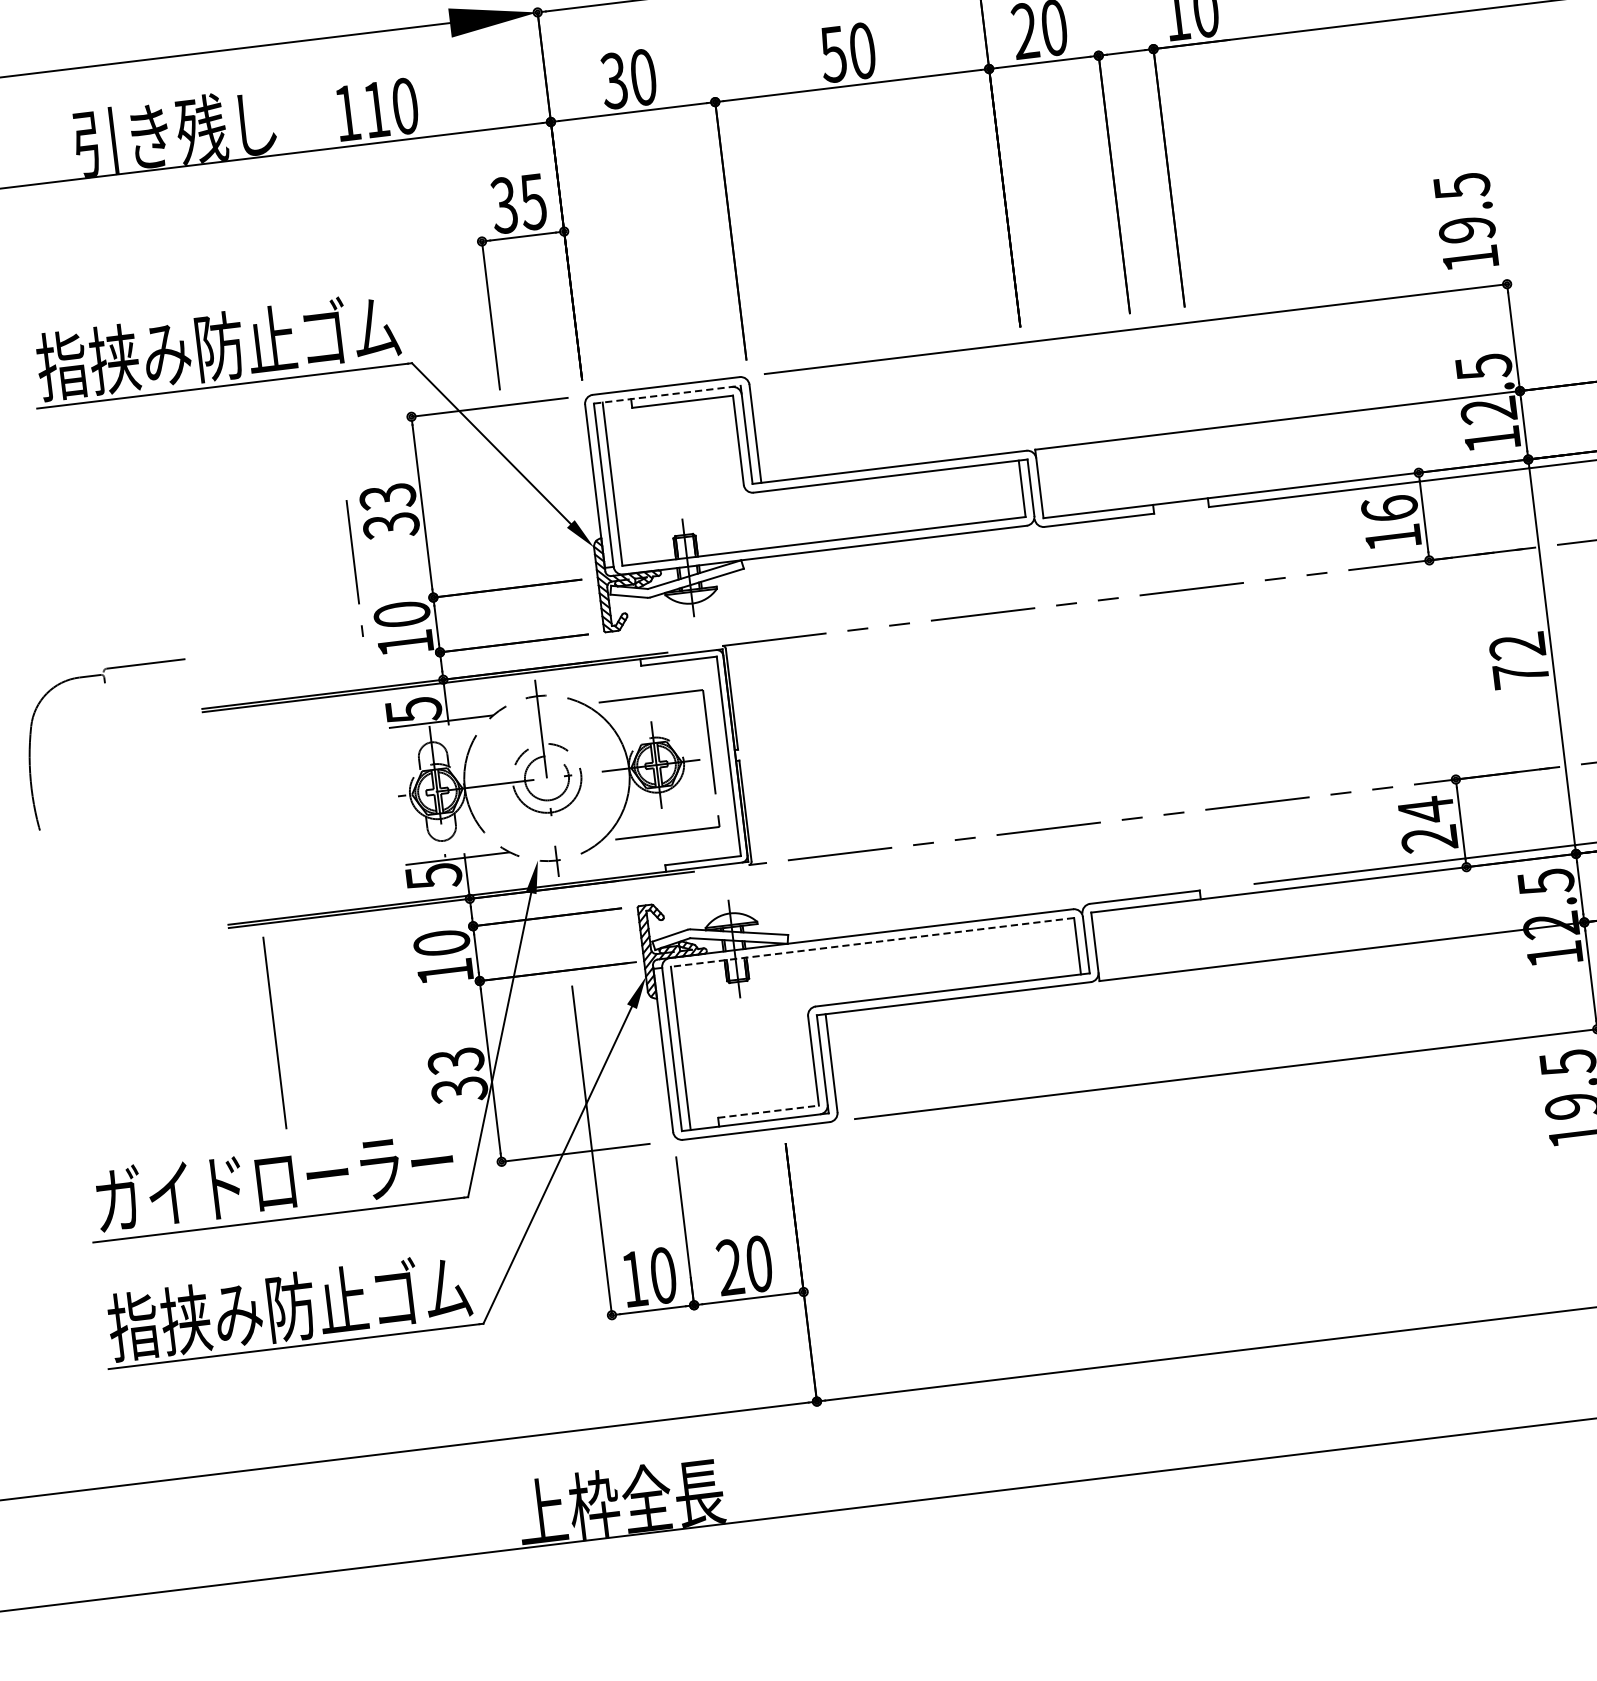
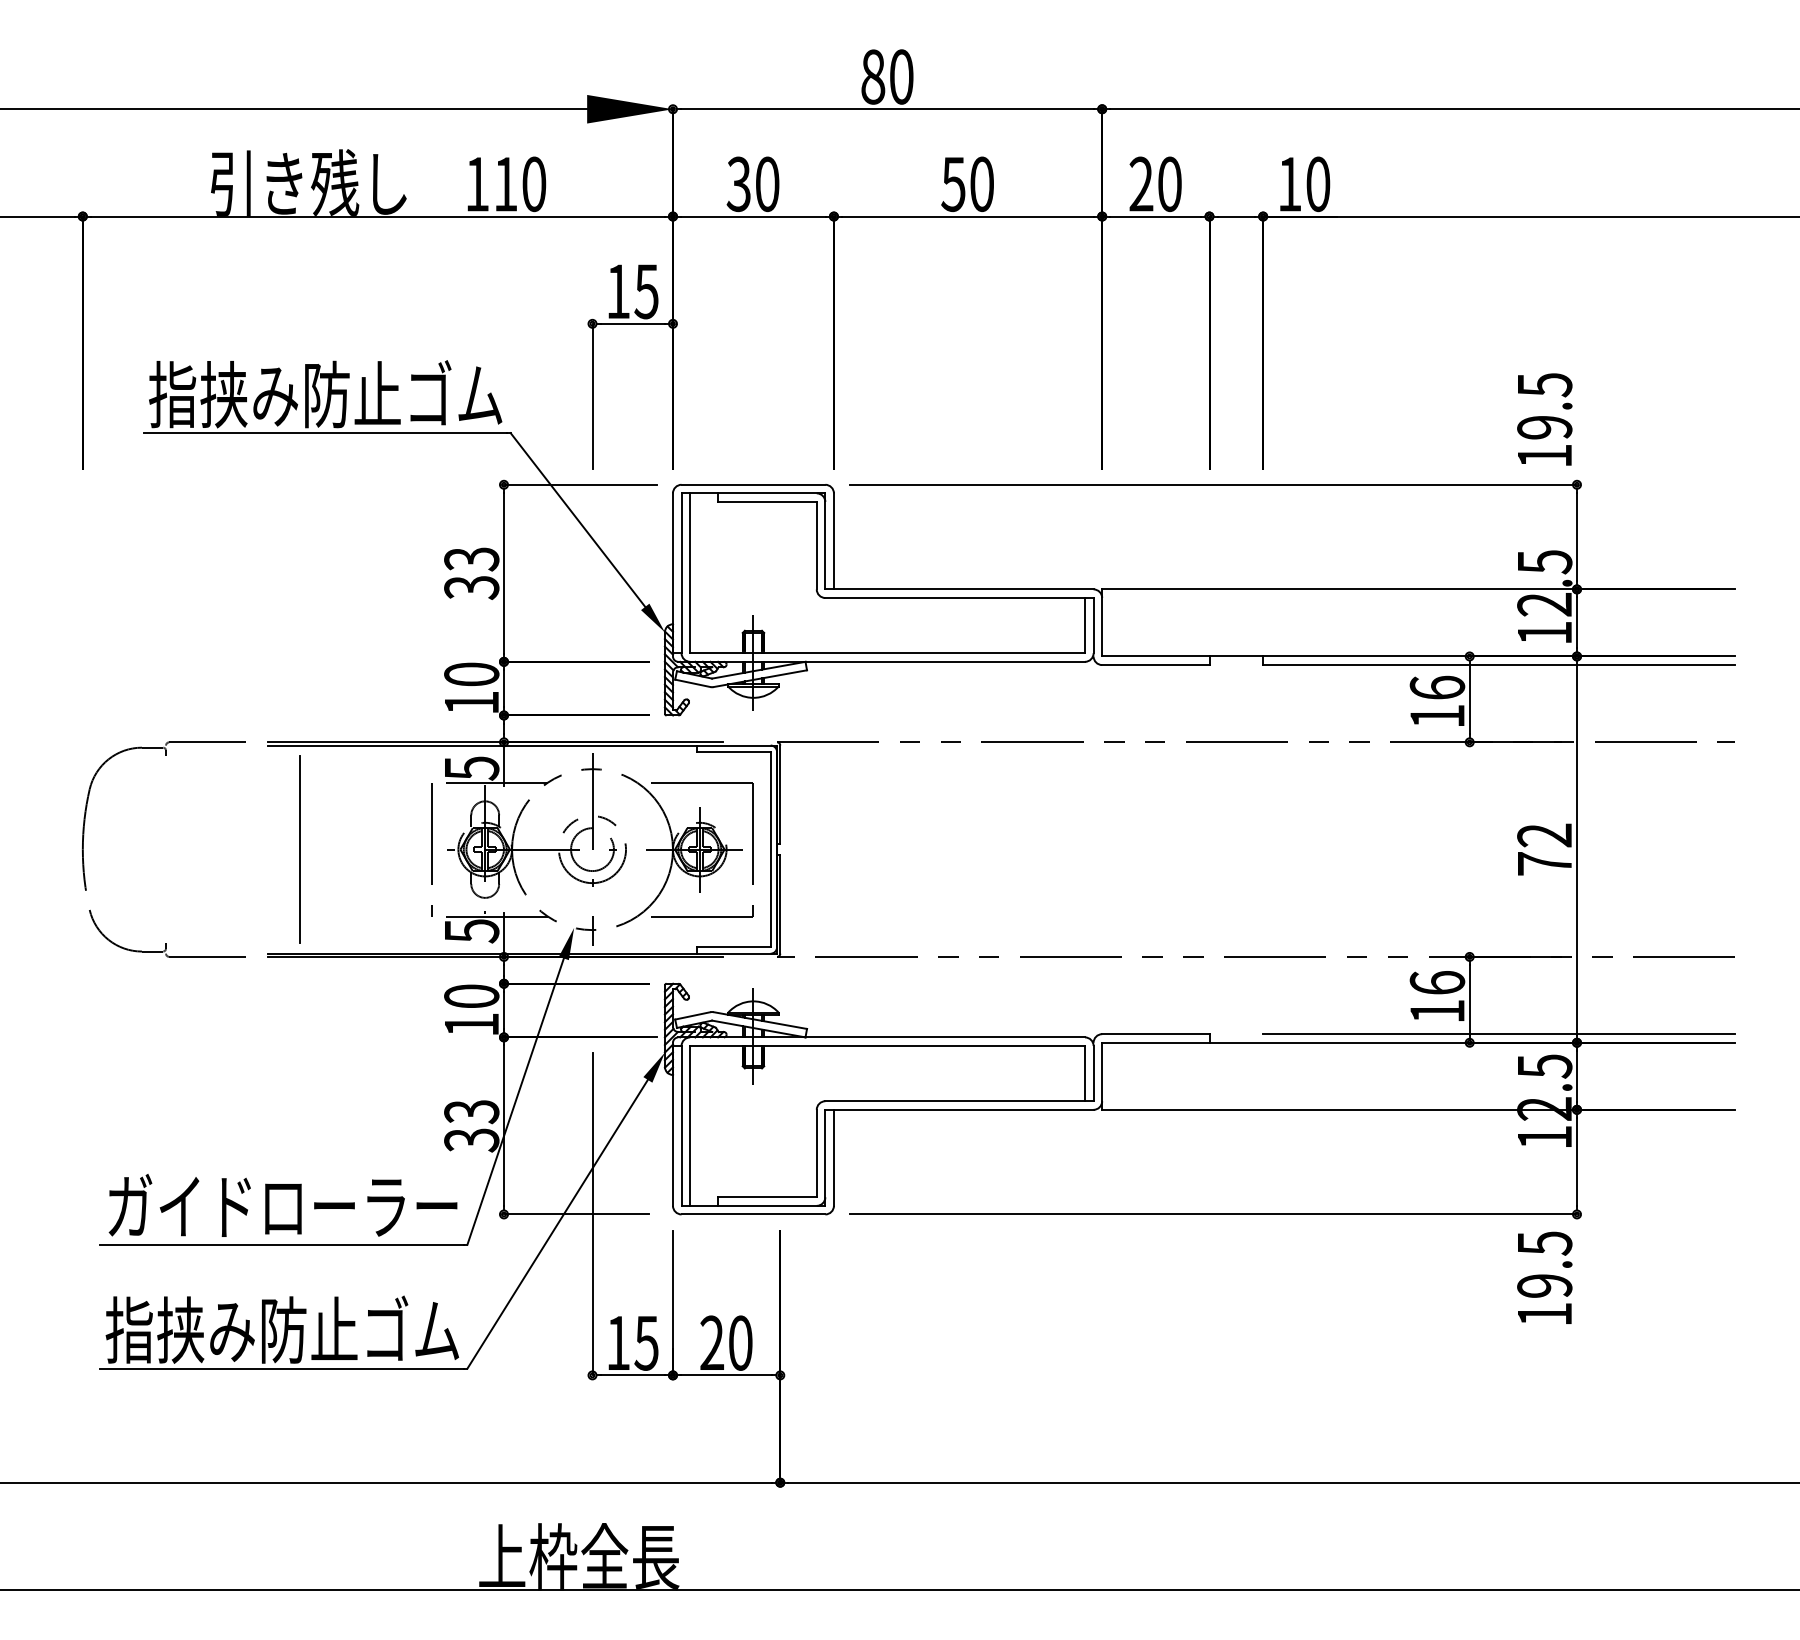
text: (503, 205) -> (617, 291), 35 -> 15
line: (667, 394) -> (753, 493), dashed -> solid
line: (354, 568) -> (431, 849), moved
part: (104, 682) -> (165, 755), moved
text: (1427, 823) -> (1437, 996), 24 -> 16
part: (123, 926) -> (166, 943), added
line: (872, 941) -> (887, 1045), dashed -> solid
line: (274, 1032) -> (299, 849), moved
line: (768, 1111) -> (767, 1197), dashed -> solid
text: (663, 1274) -> (646, 1342), 10 -> 15

